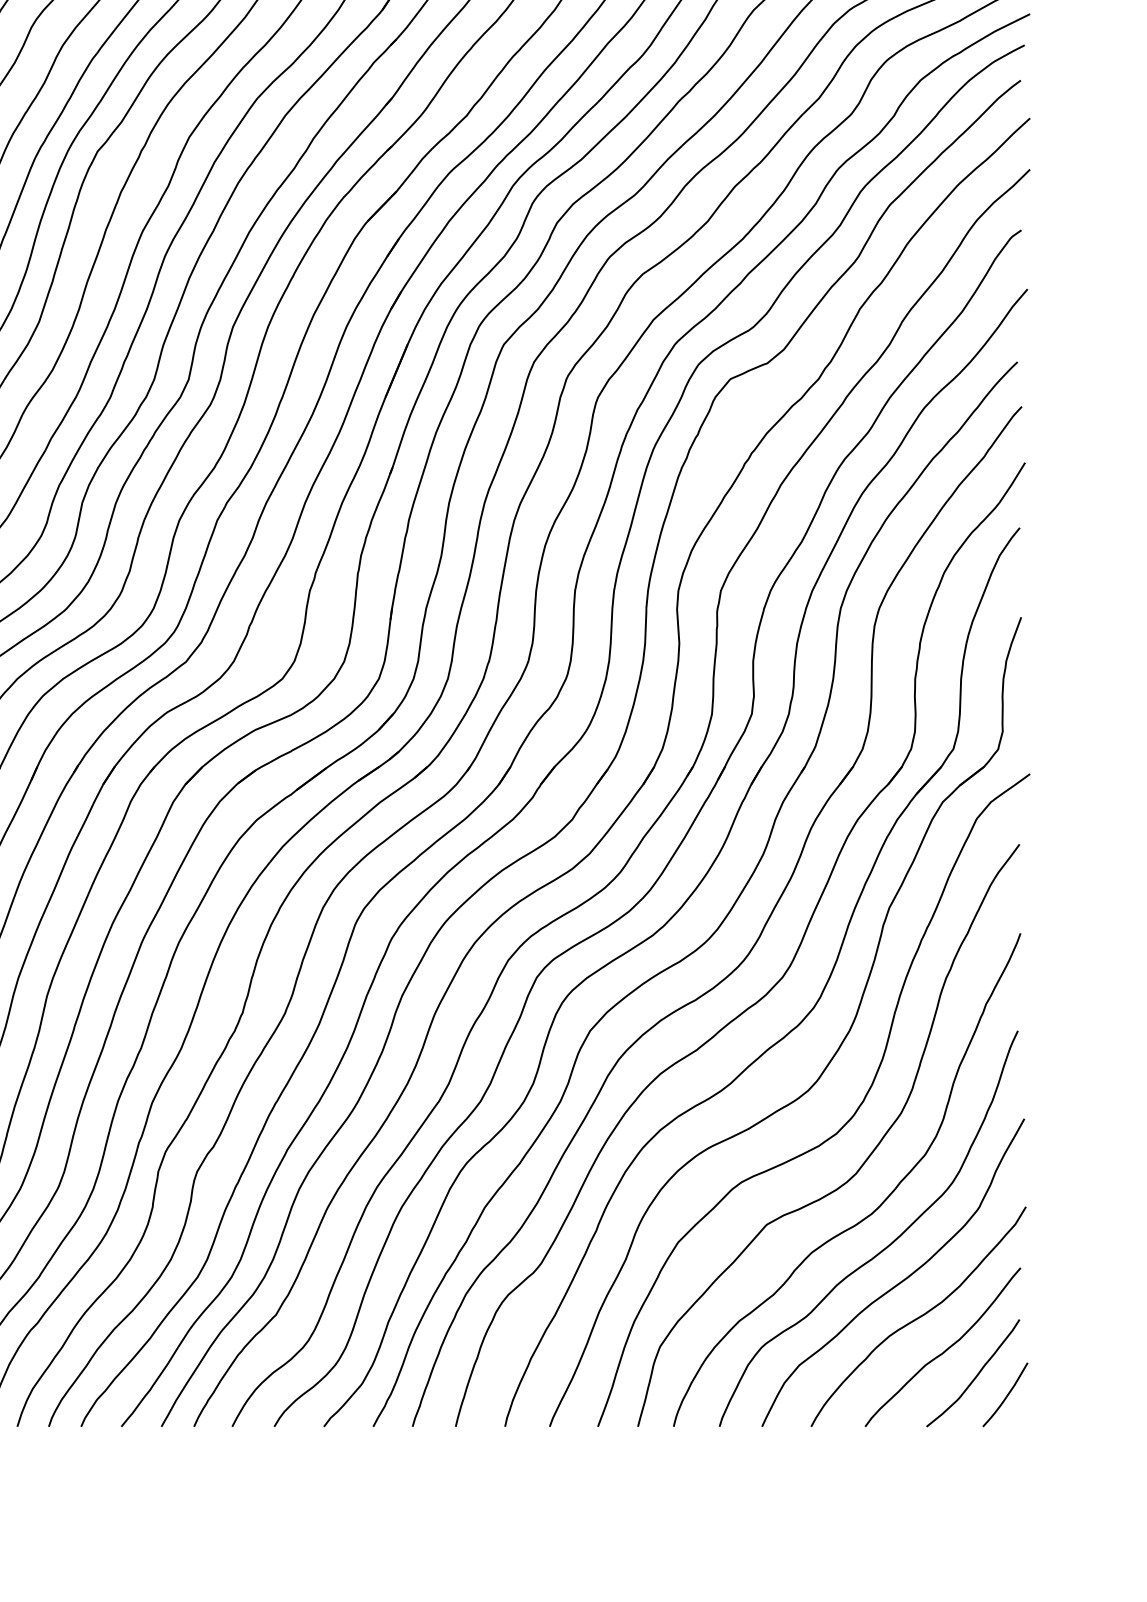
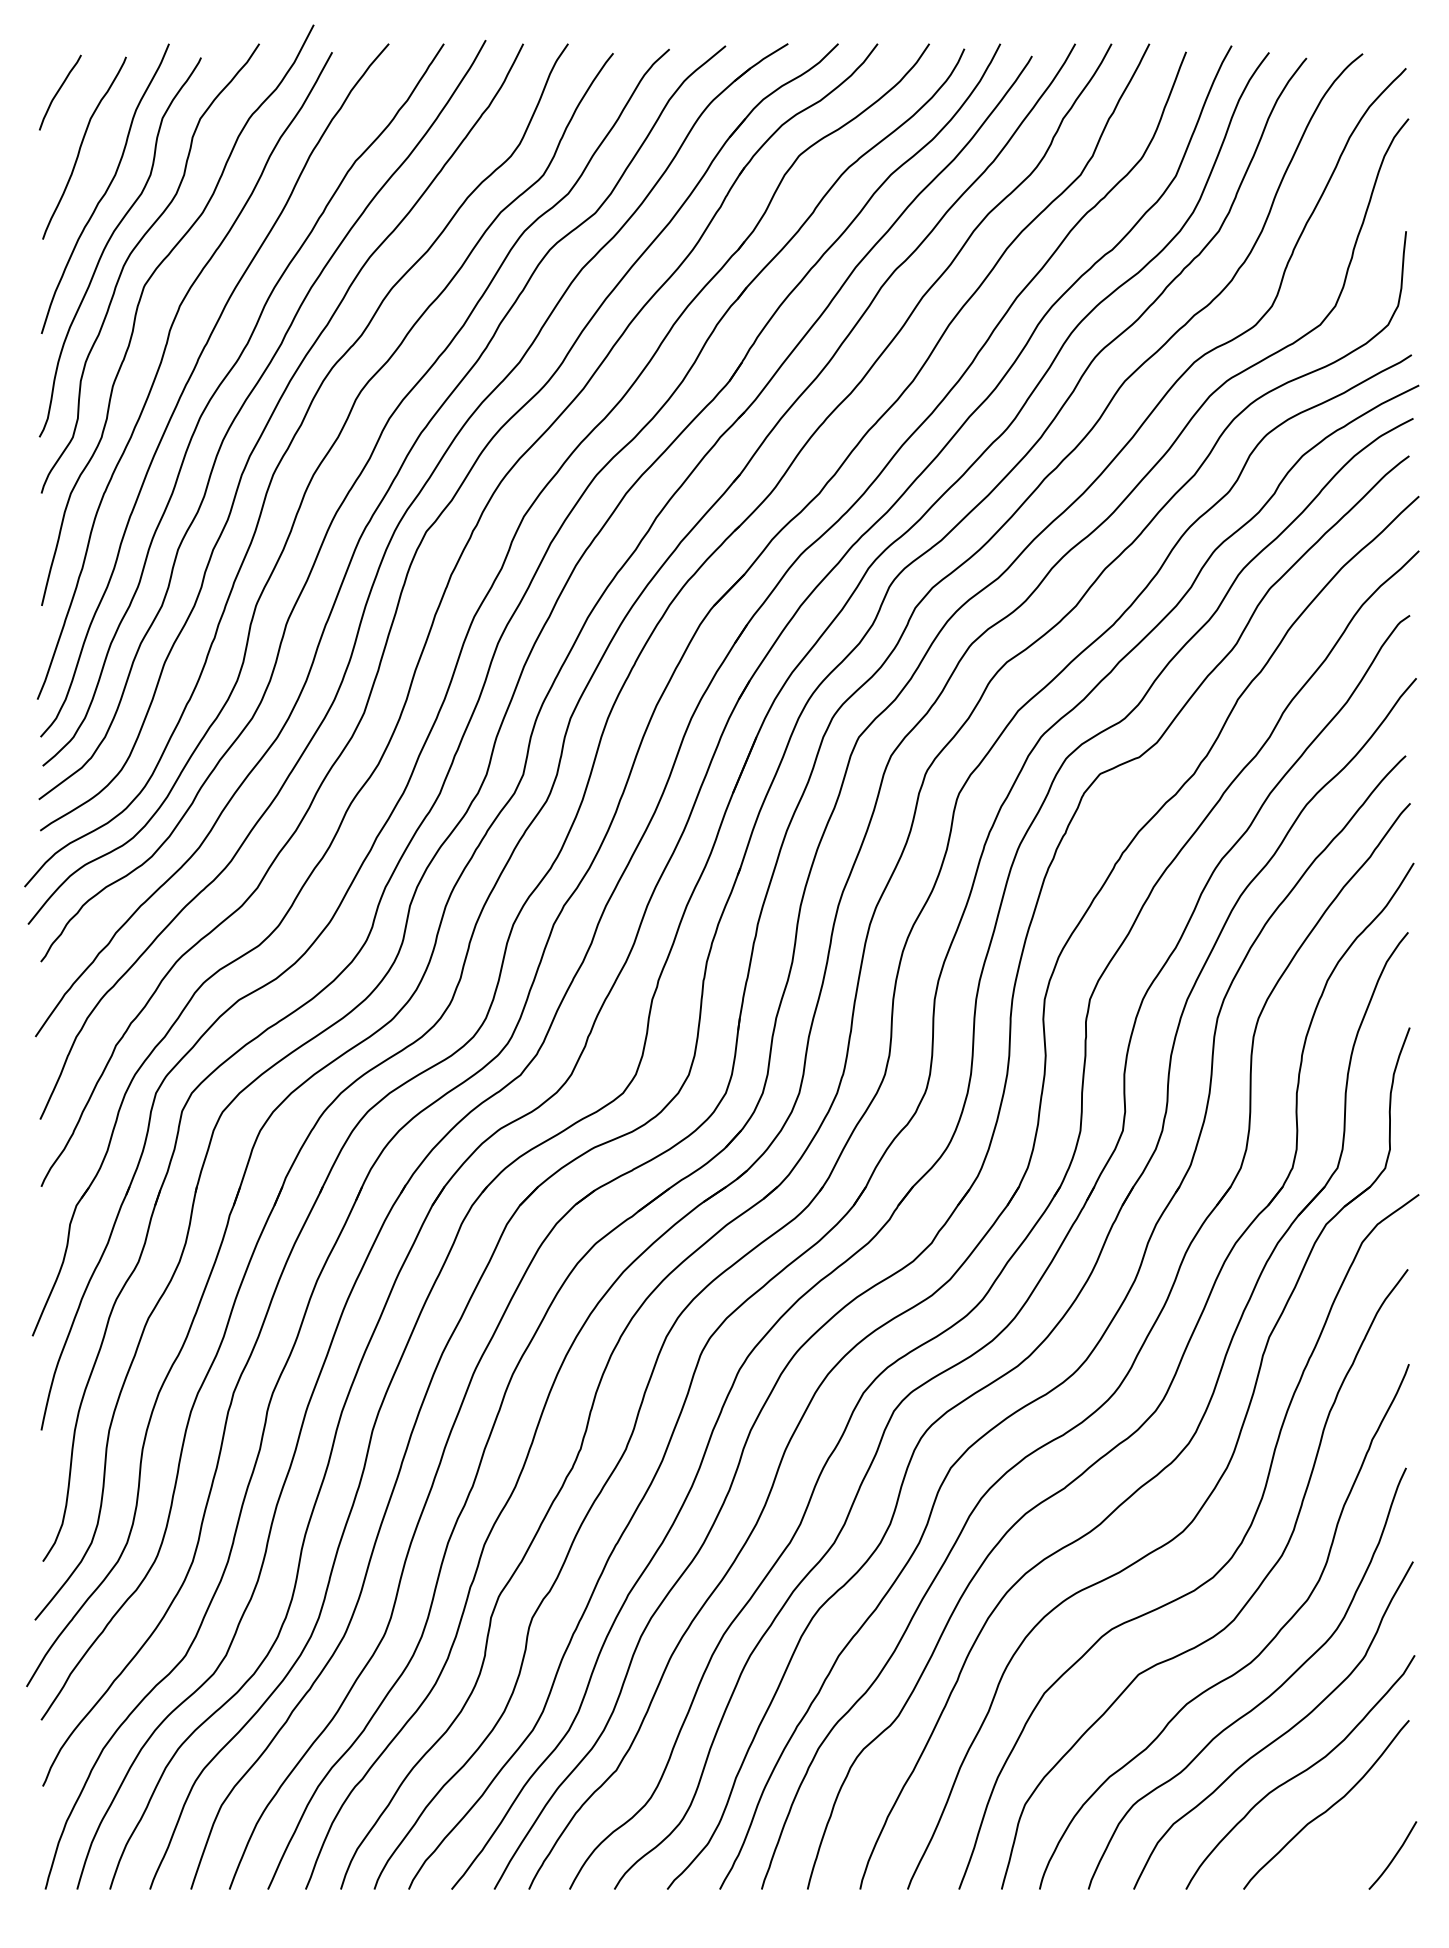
curve: (976, 1374) -> (1362, 1833), removed

